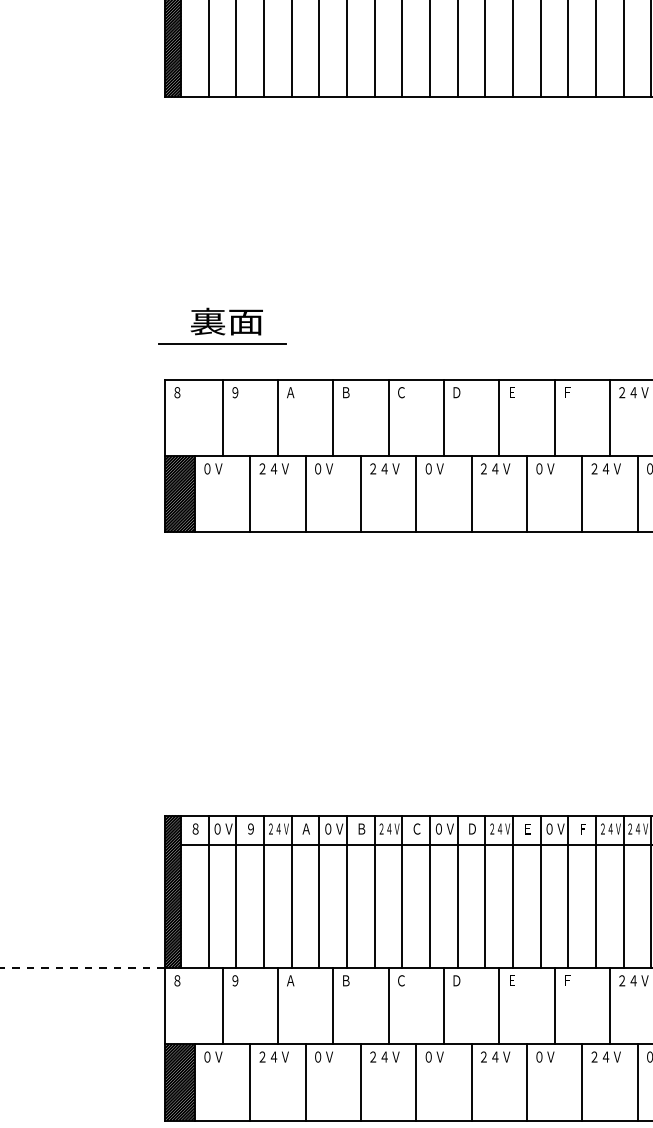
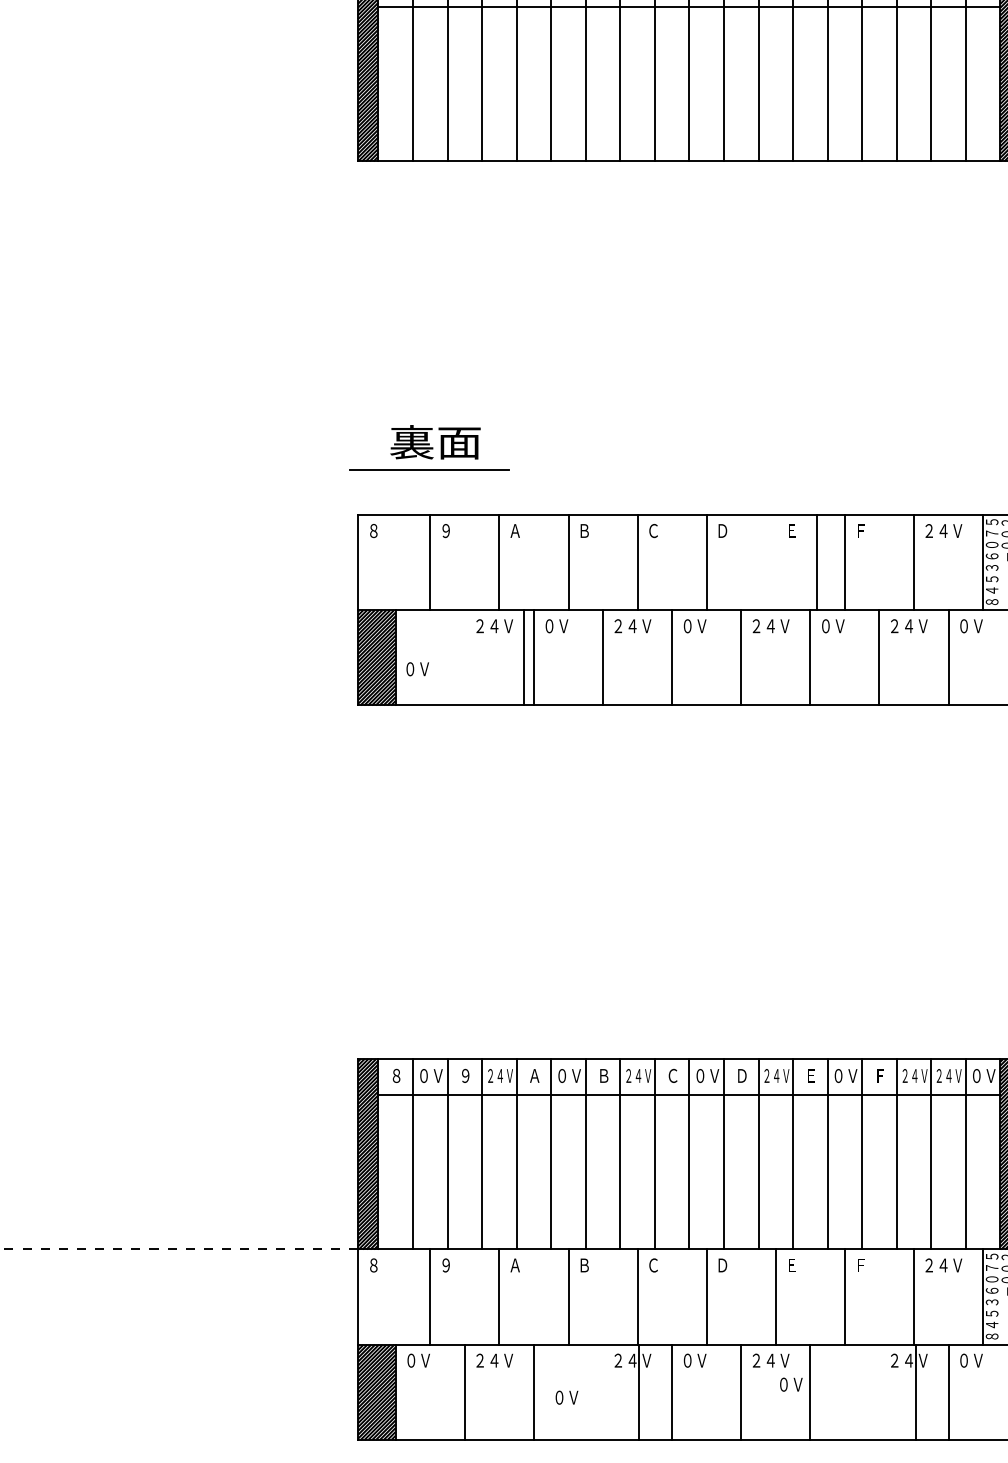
line: (499, 417) -> (816, 562), moved
text: (213, 469) -> (417, 669), moved
line: (250, 493) -> (523, 657), moved
text: (323, 1056) -> (566, 1397), moved
text: (545, 1056) -> (791, 1384), moved
line: (361, 1081) -> (639, 1391), moved
line: (582, 1081) -> (916, 1391), moved

